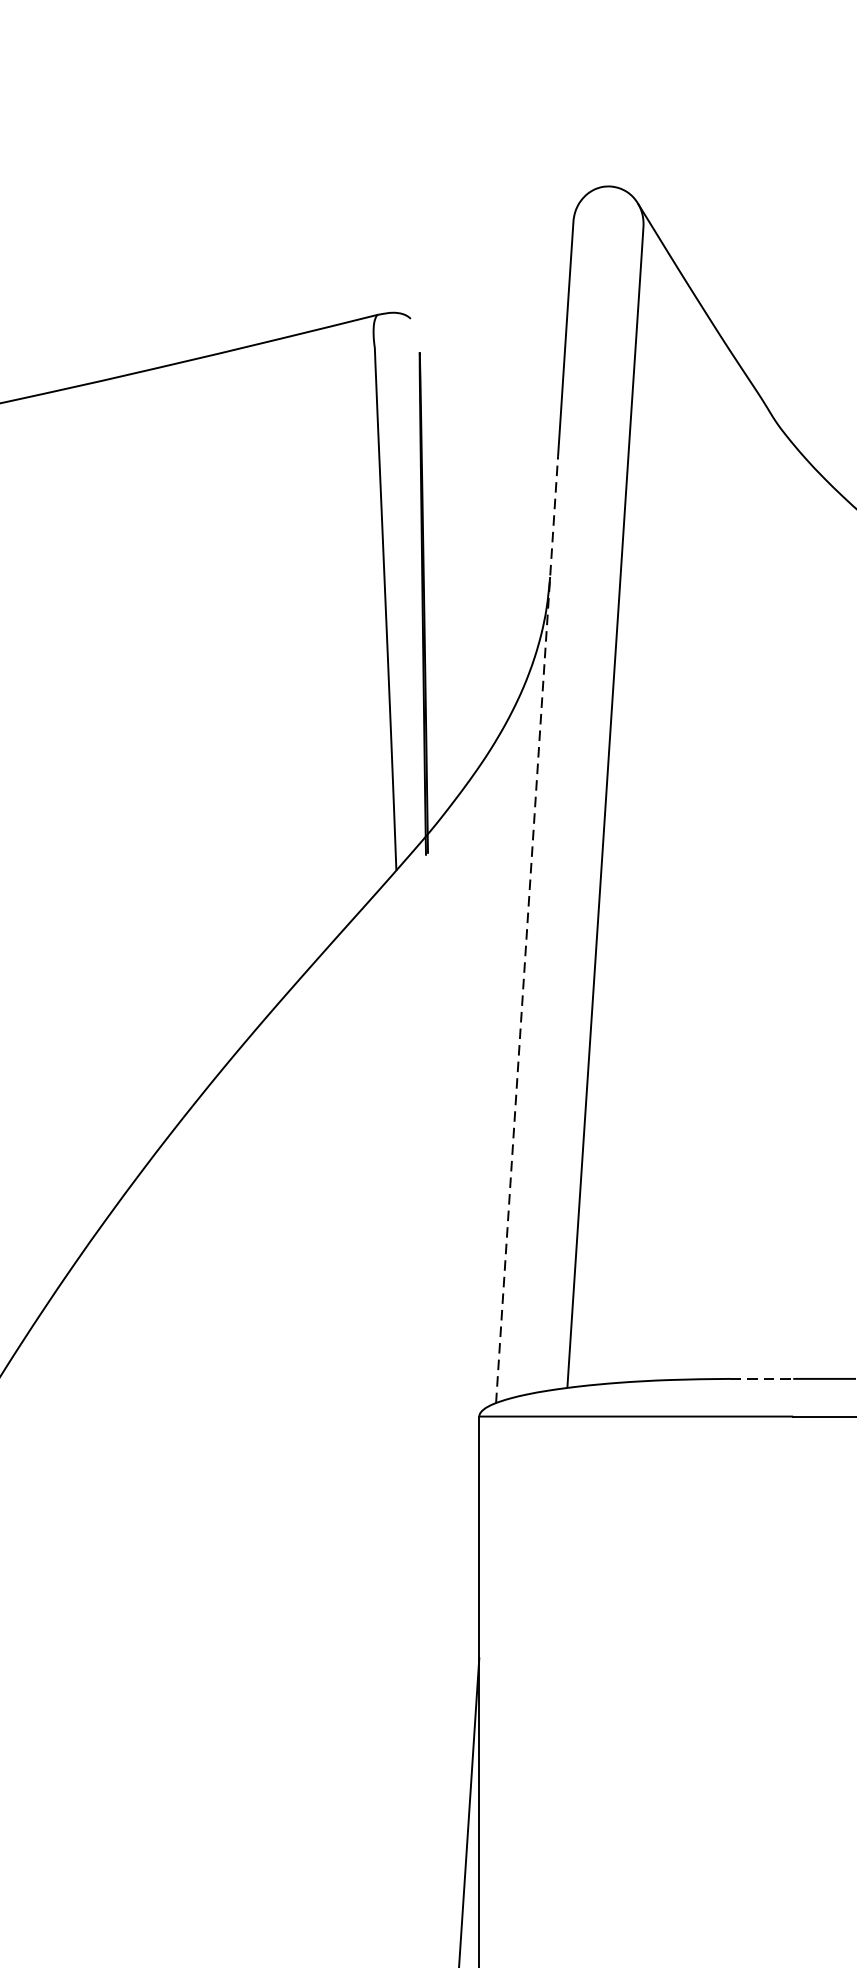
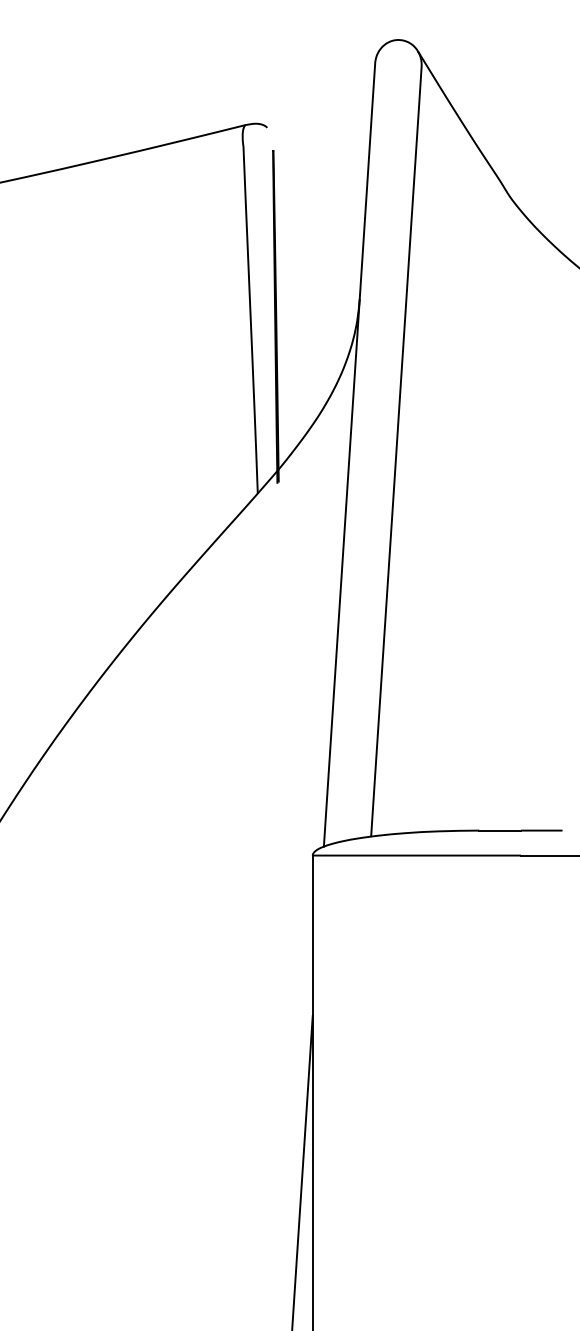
line: (527, 929) -> (344, 532), dashed -> solid
line: (762, 1378) -> (500, 830), dashed -> solid

